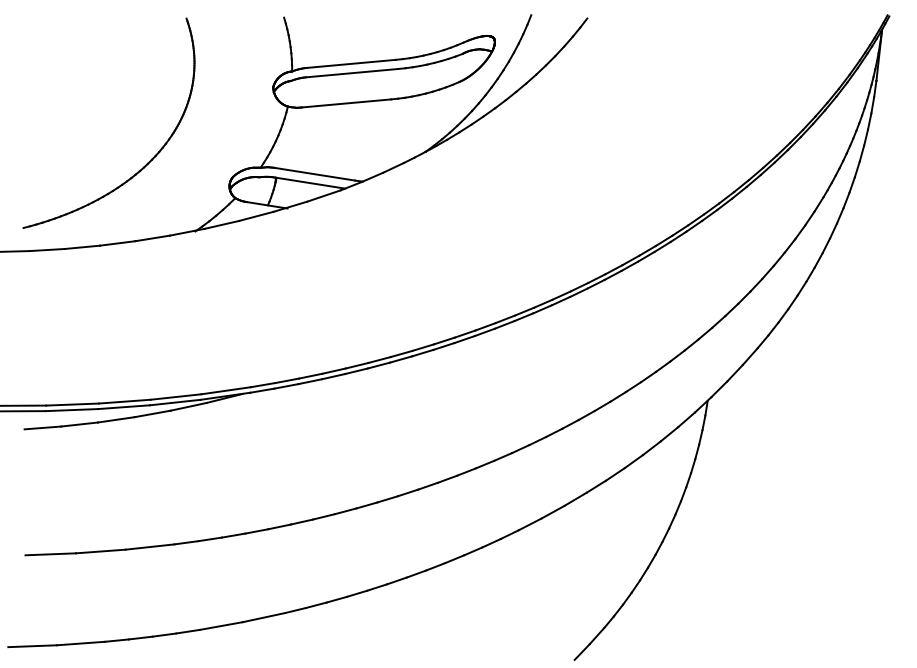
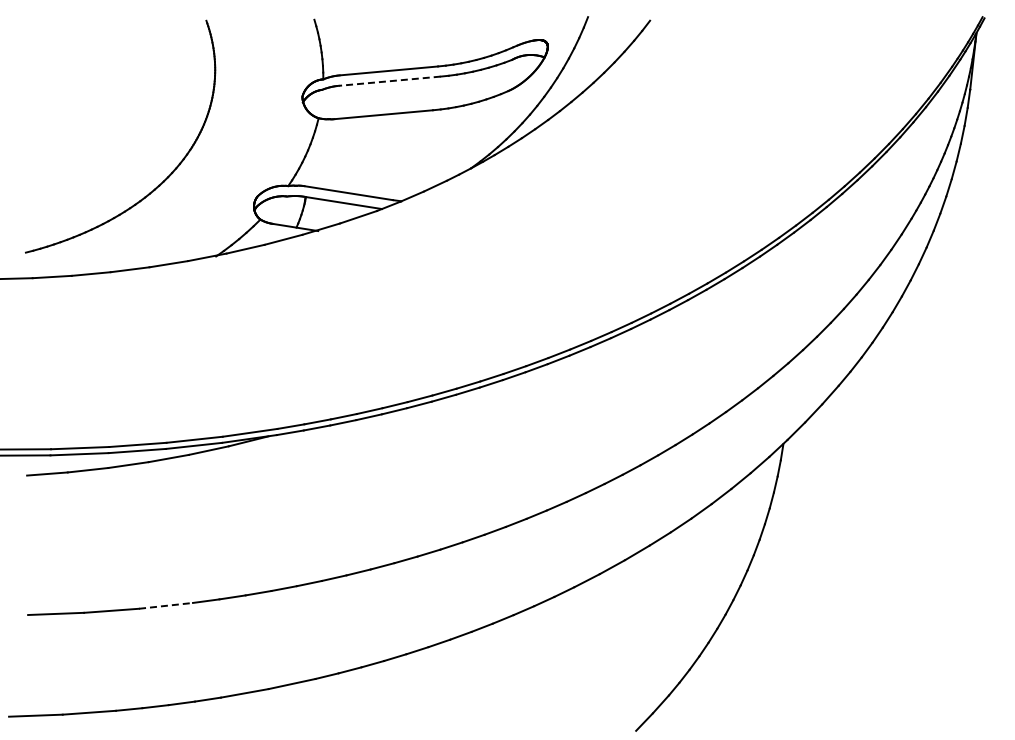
line: (351, 73) -> (389, 81), solid -> dashed
line: (150, 546) -> (166, 605), solid -> dashed

